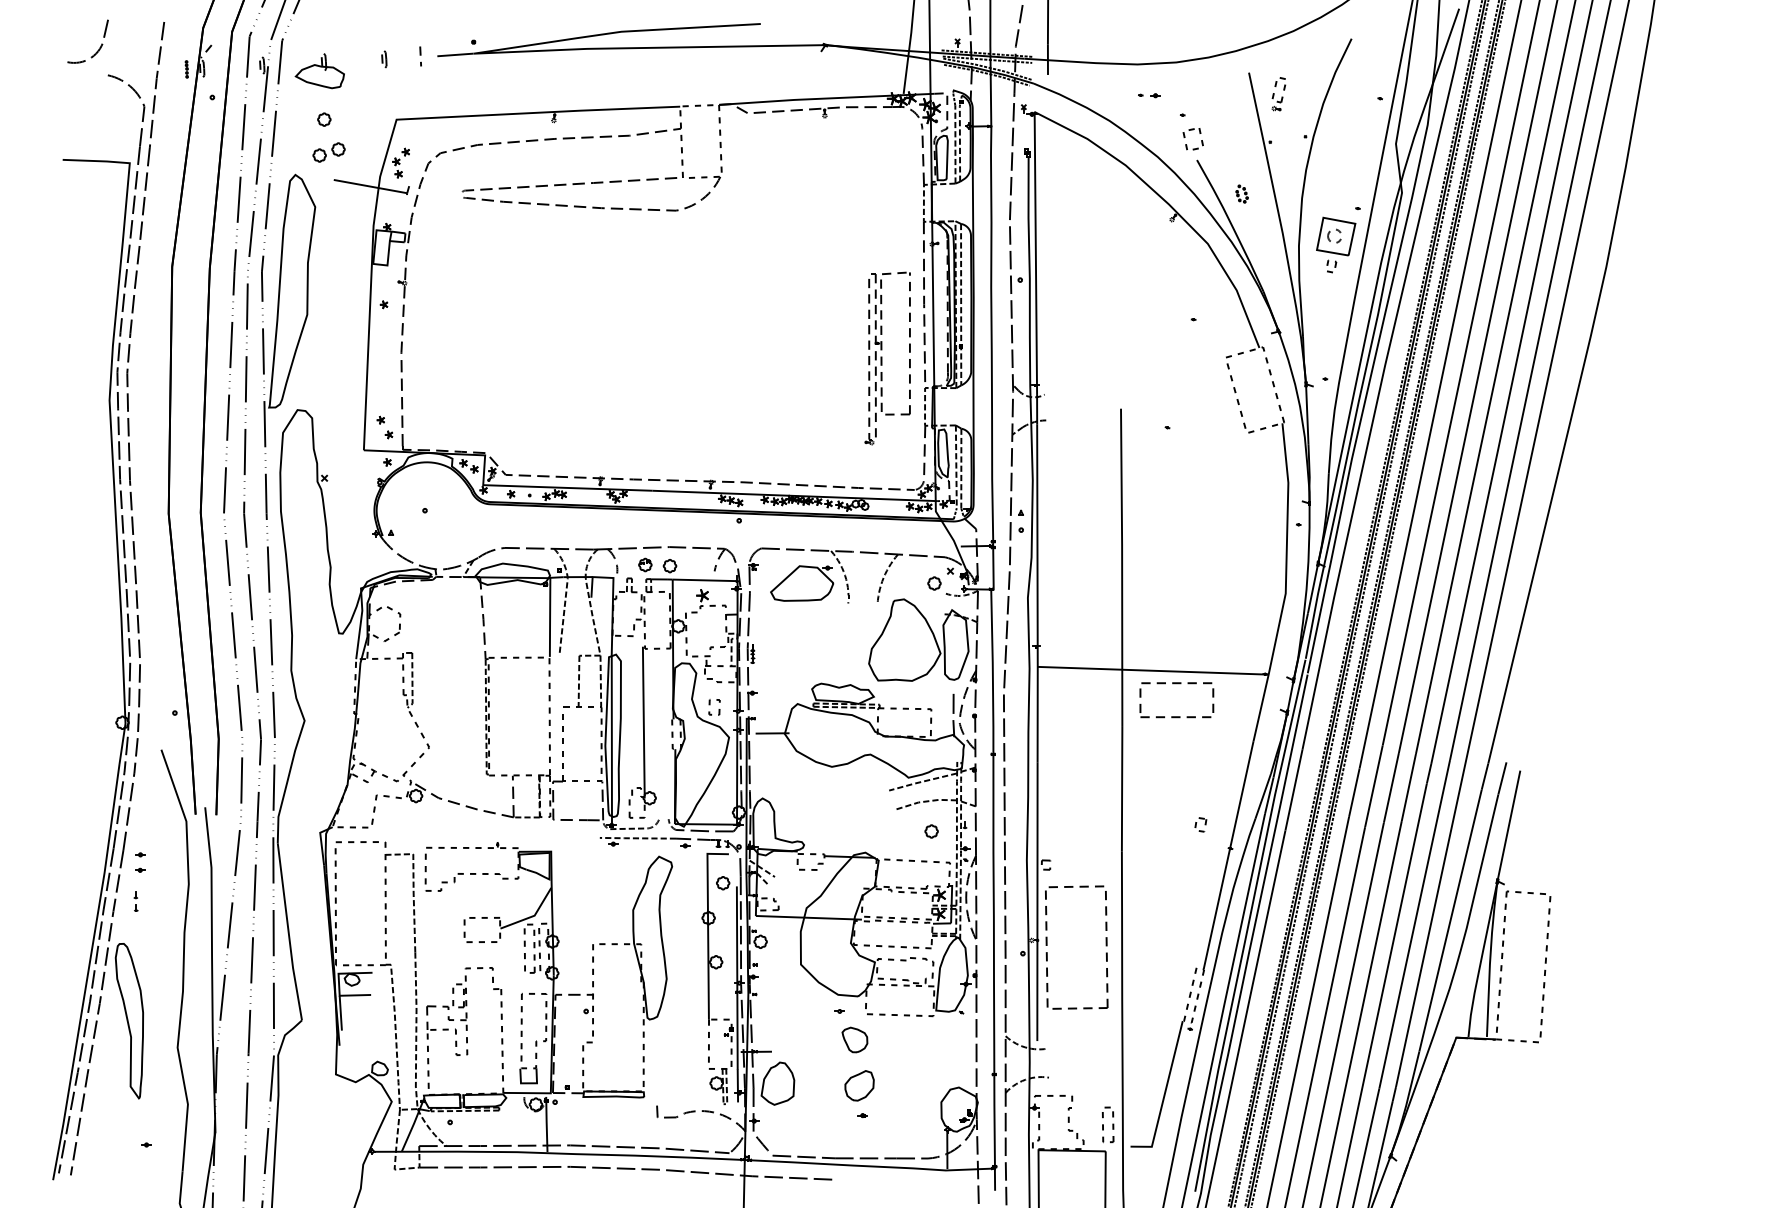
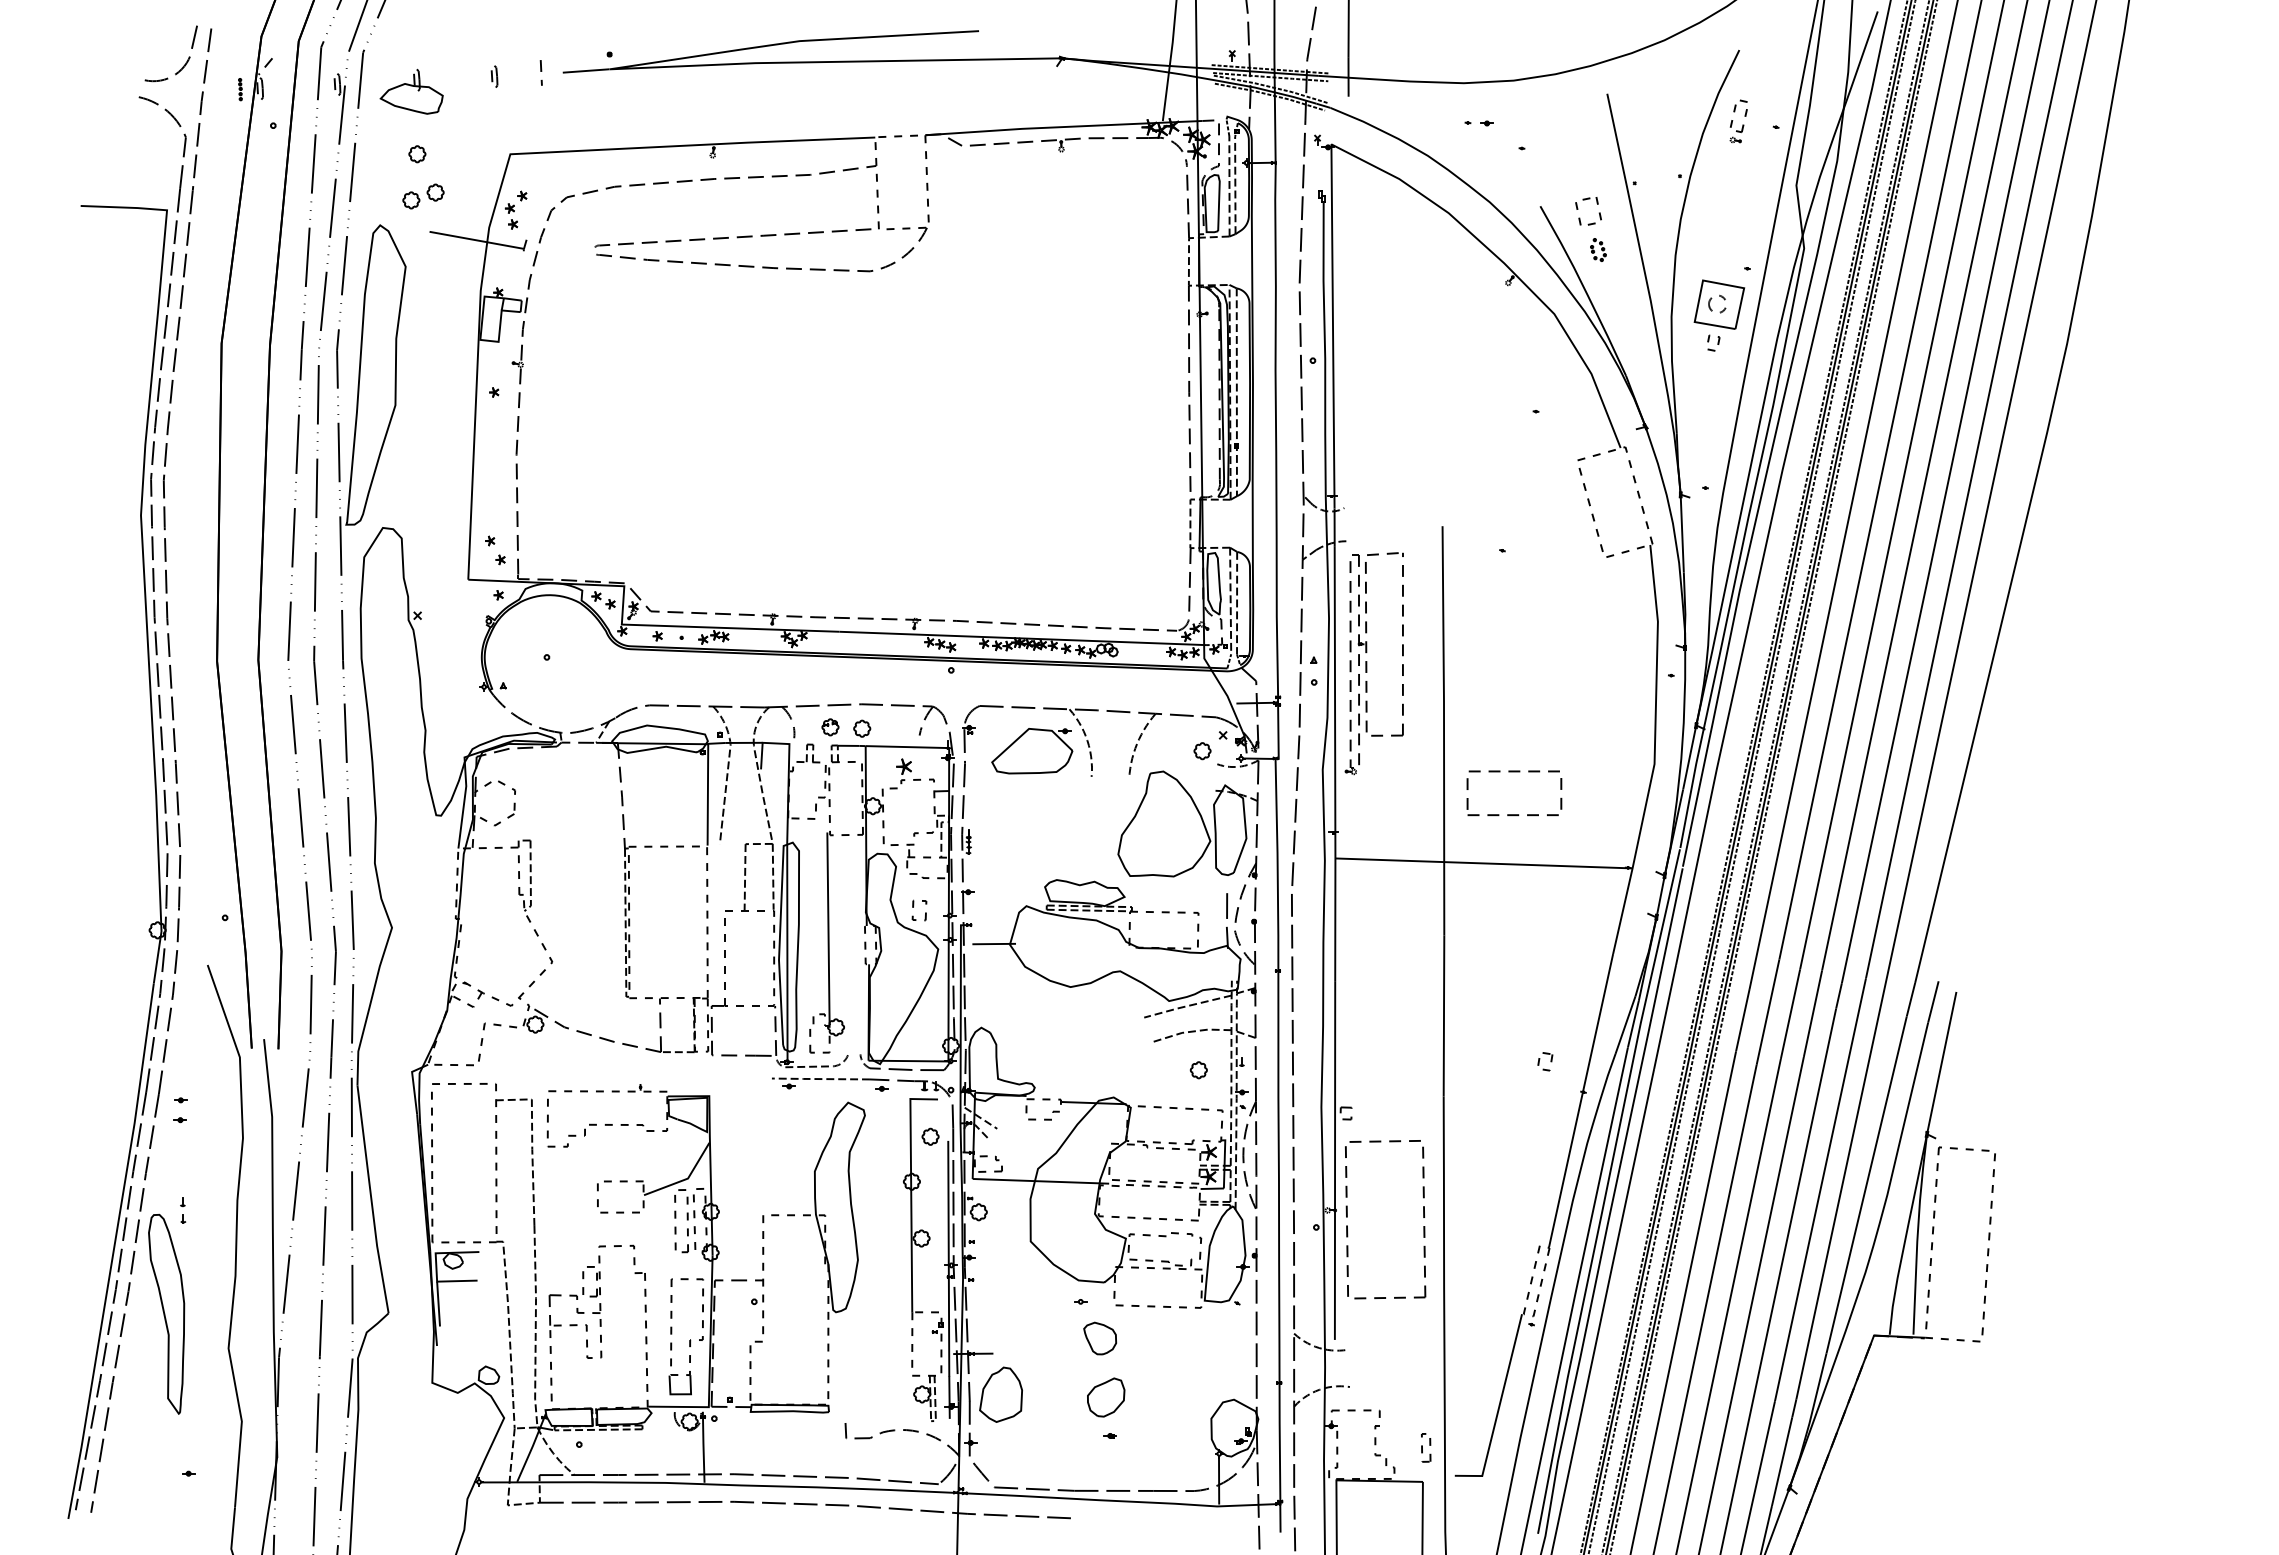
curve: (99, 48) -> (185, 62), moved
part: (1278, 94) -> (1738, 121), moved
part: (1185, 137) -> (1578, 209), moved
part: (887, 358) -> (1373, 663), moved
part: (1176, 684) -> (1514, 772), moved
part: (136, 901) -> (183, 1210), moved
part: (1108, 1124) -> (1426, 1447), size x0.62

